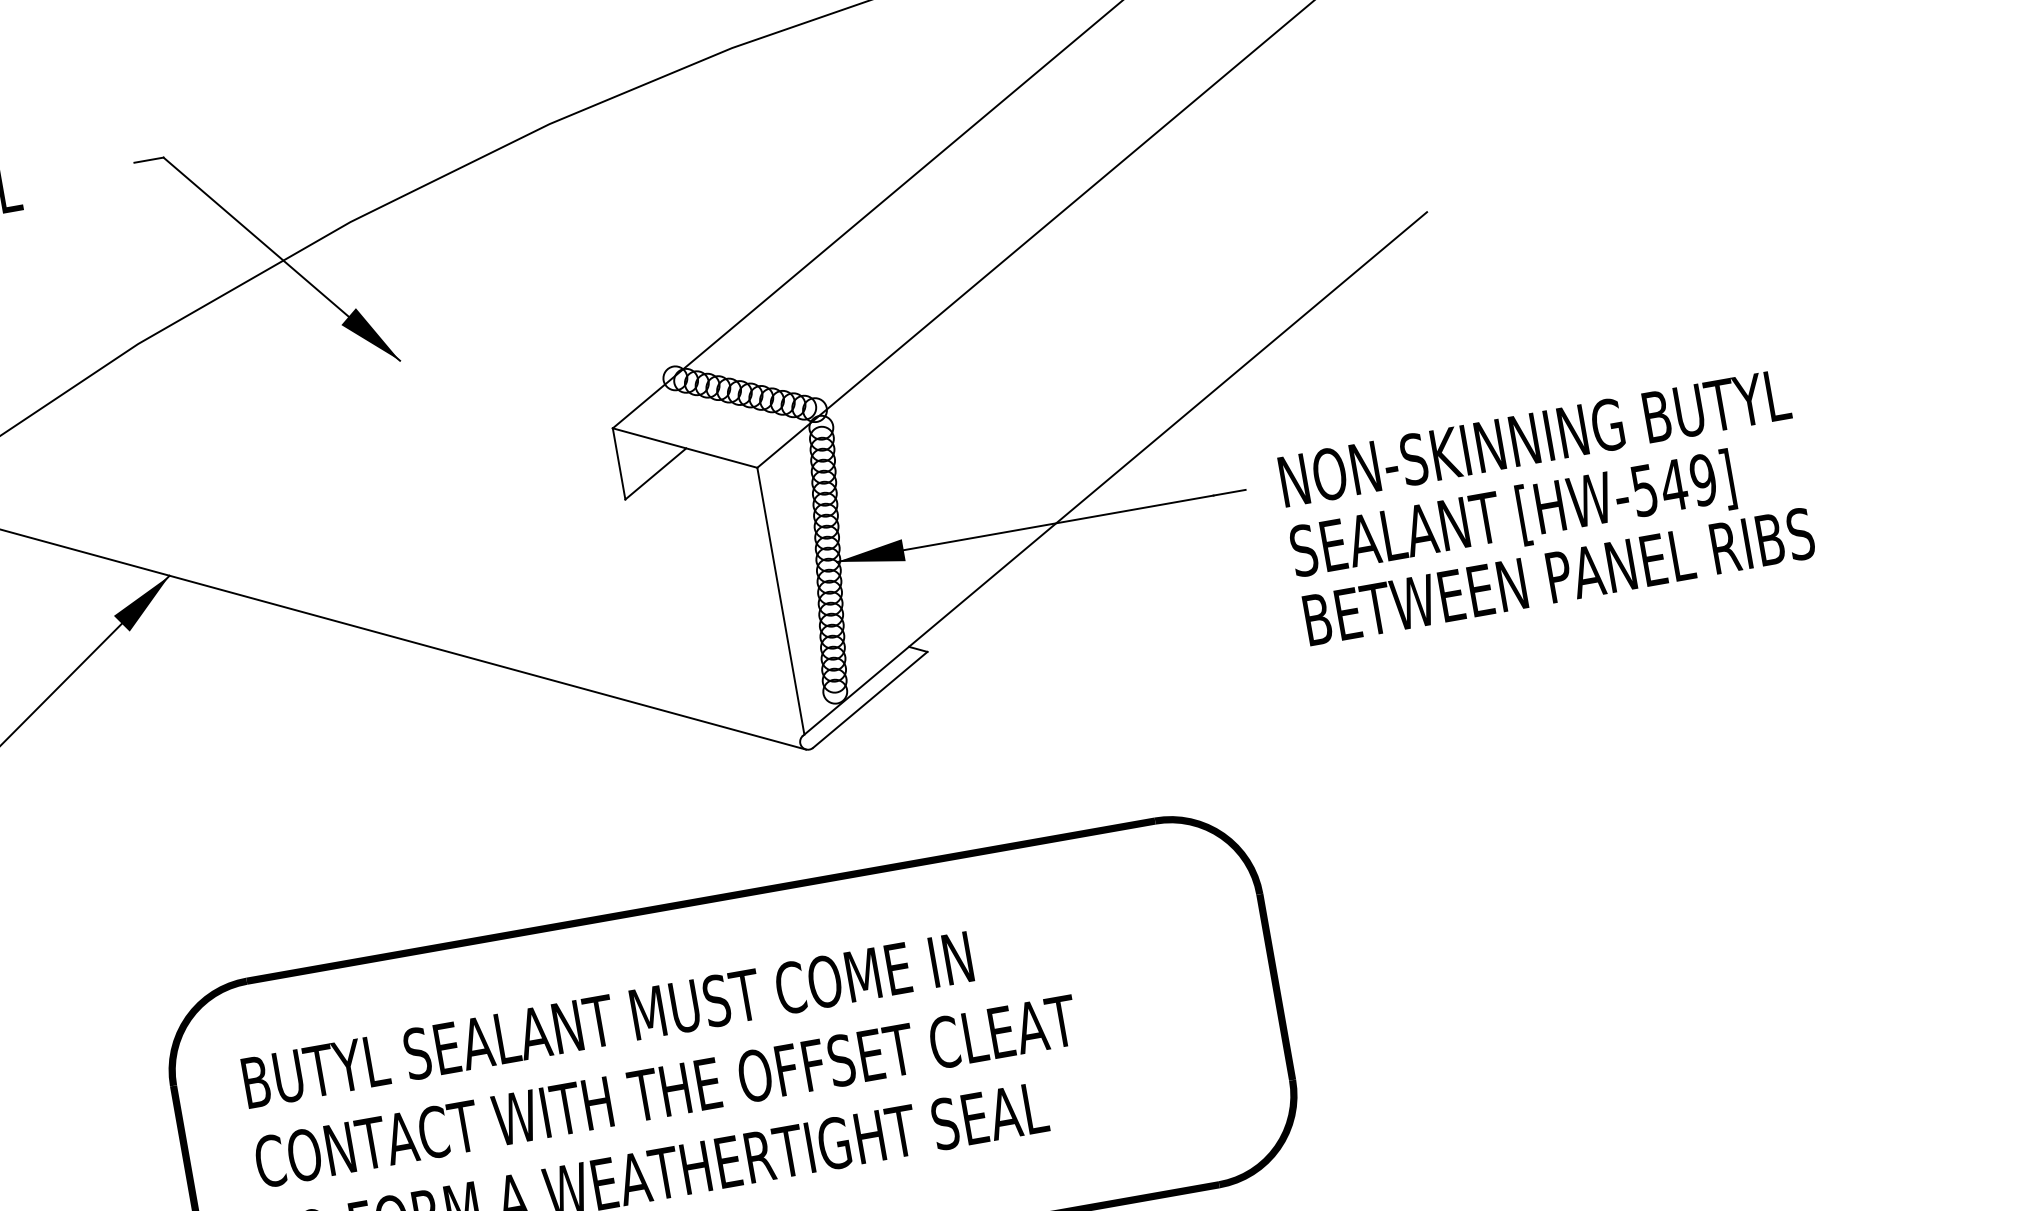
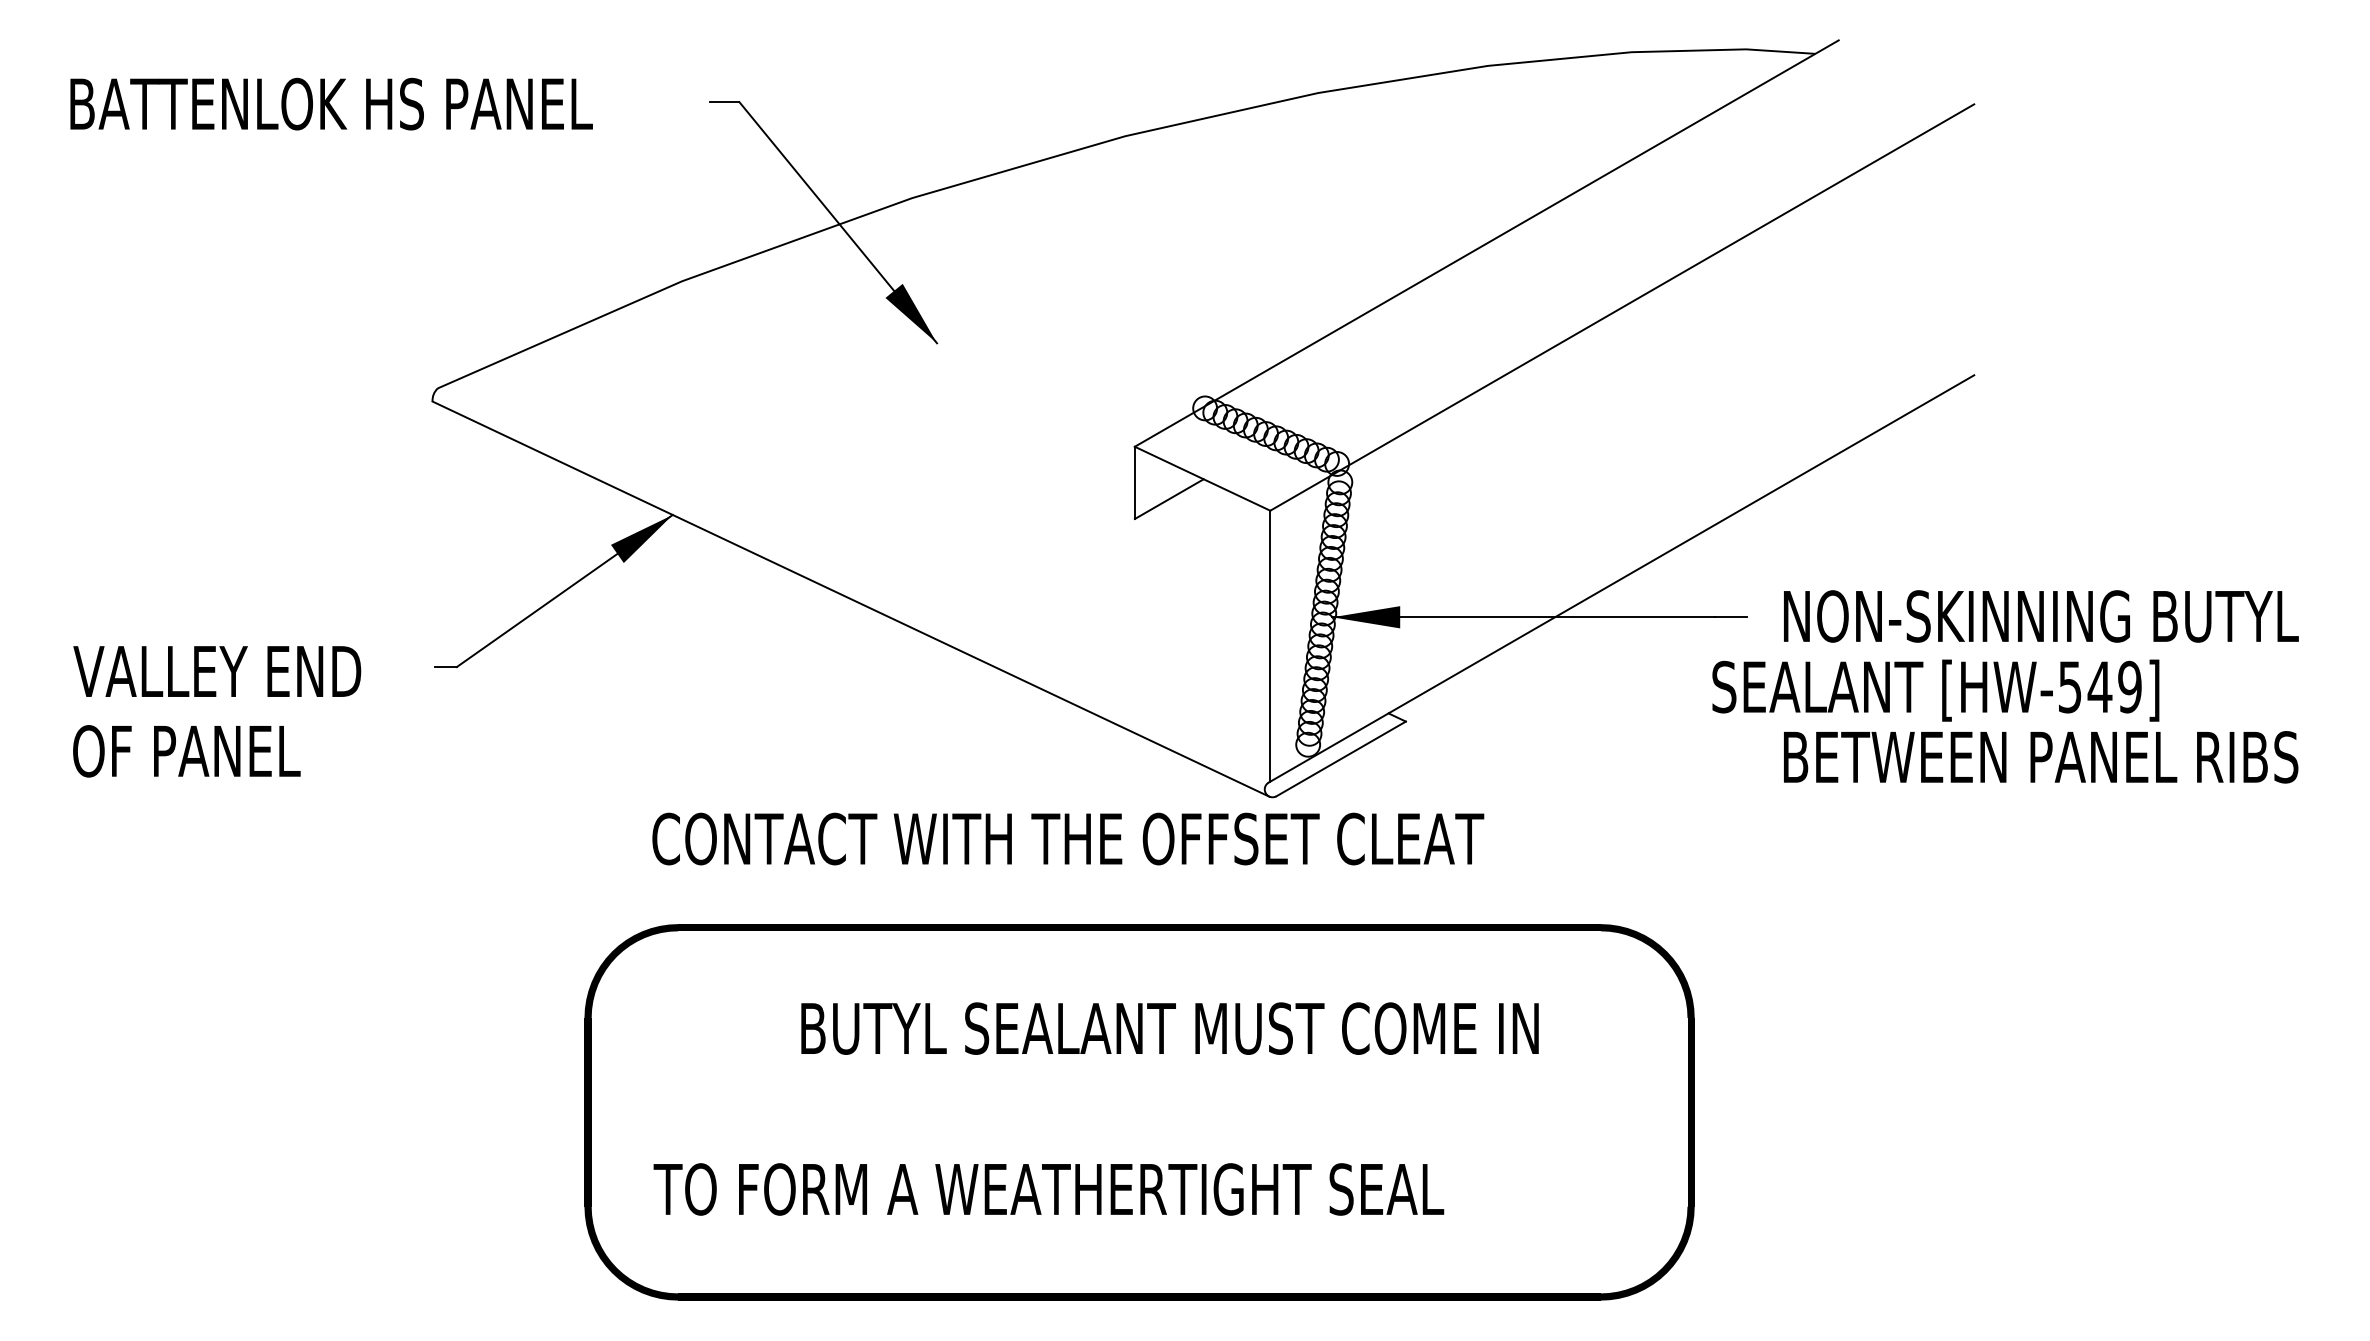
text: (1512, 517) -> (1935, 690), moved
text: (607, 1020) -> (1169, 1028), moved
text: (666, 1090) -> (1068, 838), moved

